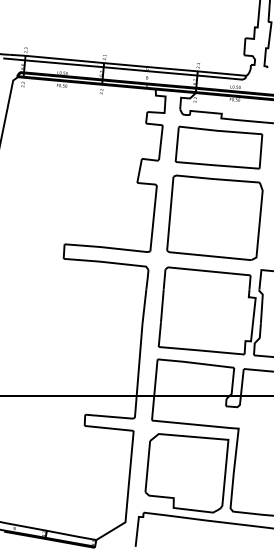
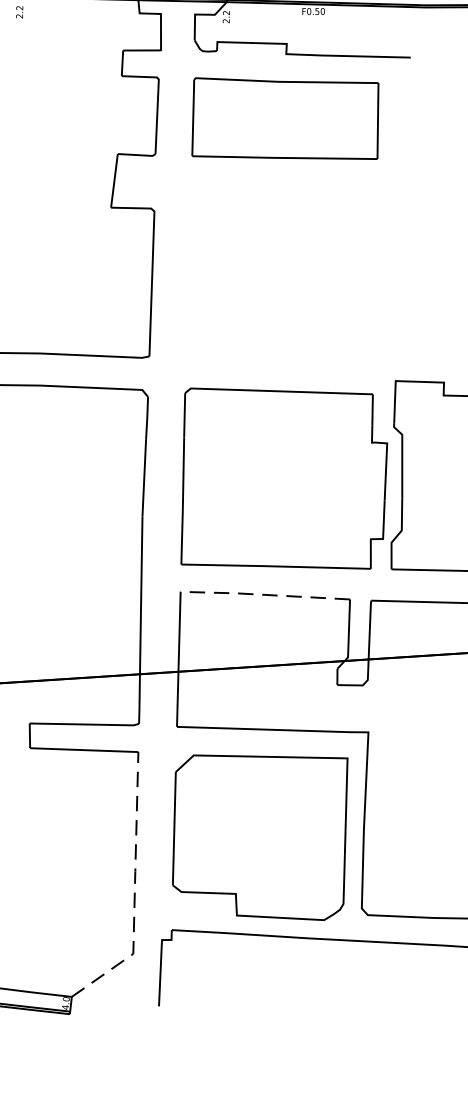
part: (214, 217) -> (285, 272), removed
line: (194, 363) -> (262, 595), solid -> dashed
line: (128, 493) -> (135, 890), solid -> dashed

